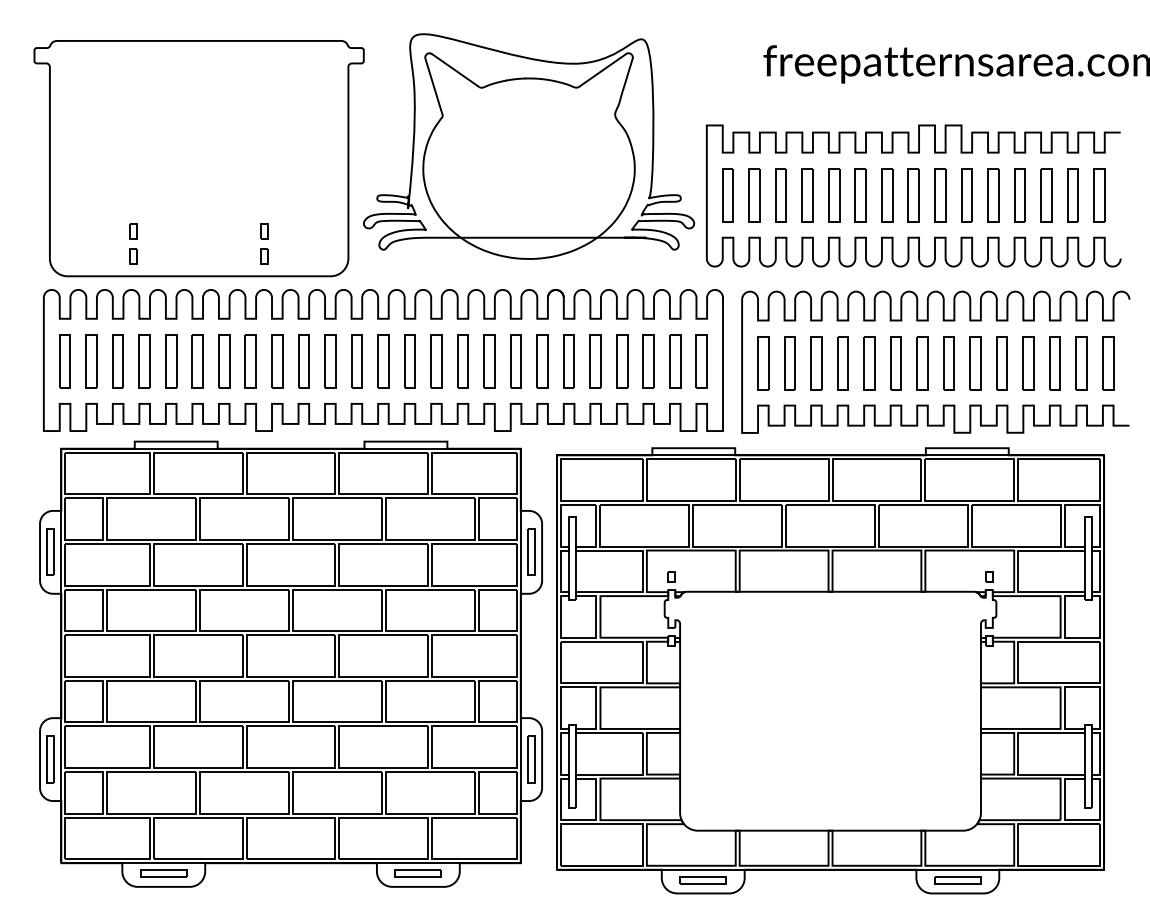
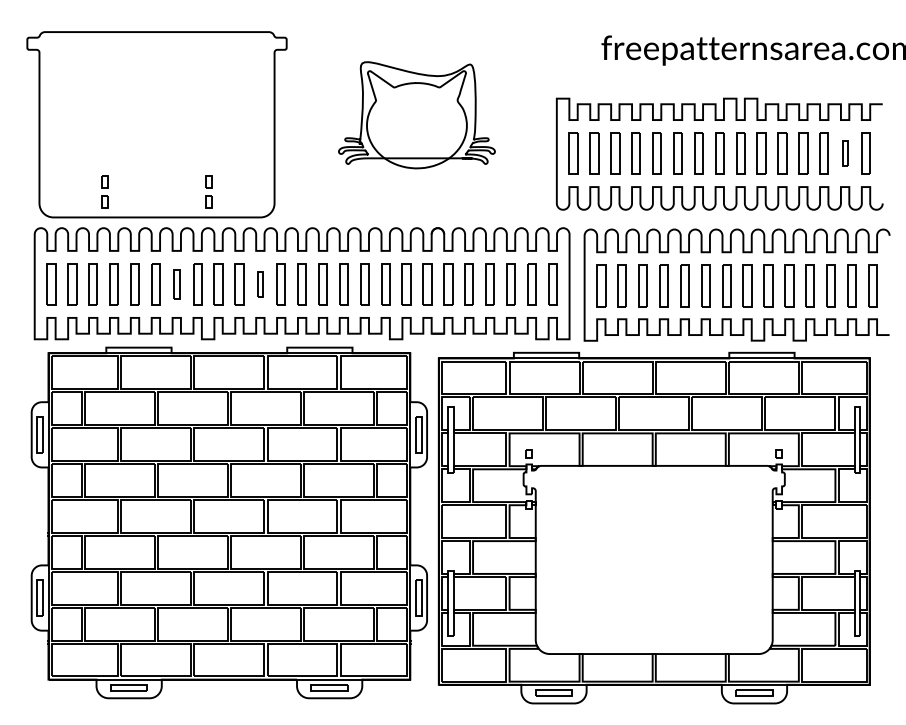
part: (529, 146) -> (417, 115), size x0.6
part: (1072, 195) -> (844, 153), size x0.6
part: (224, 361) -> (176, 284), size x0.7
part: (330, 361) -> (260, 284), size x0.6

